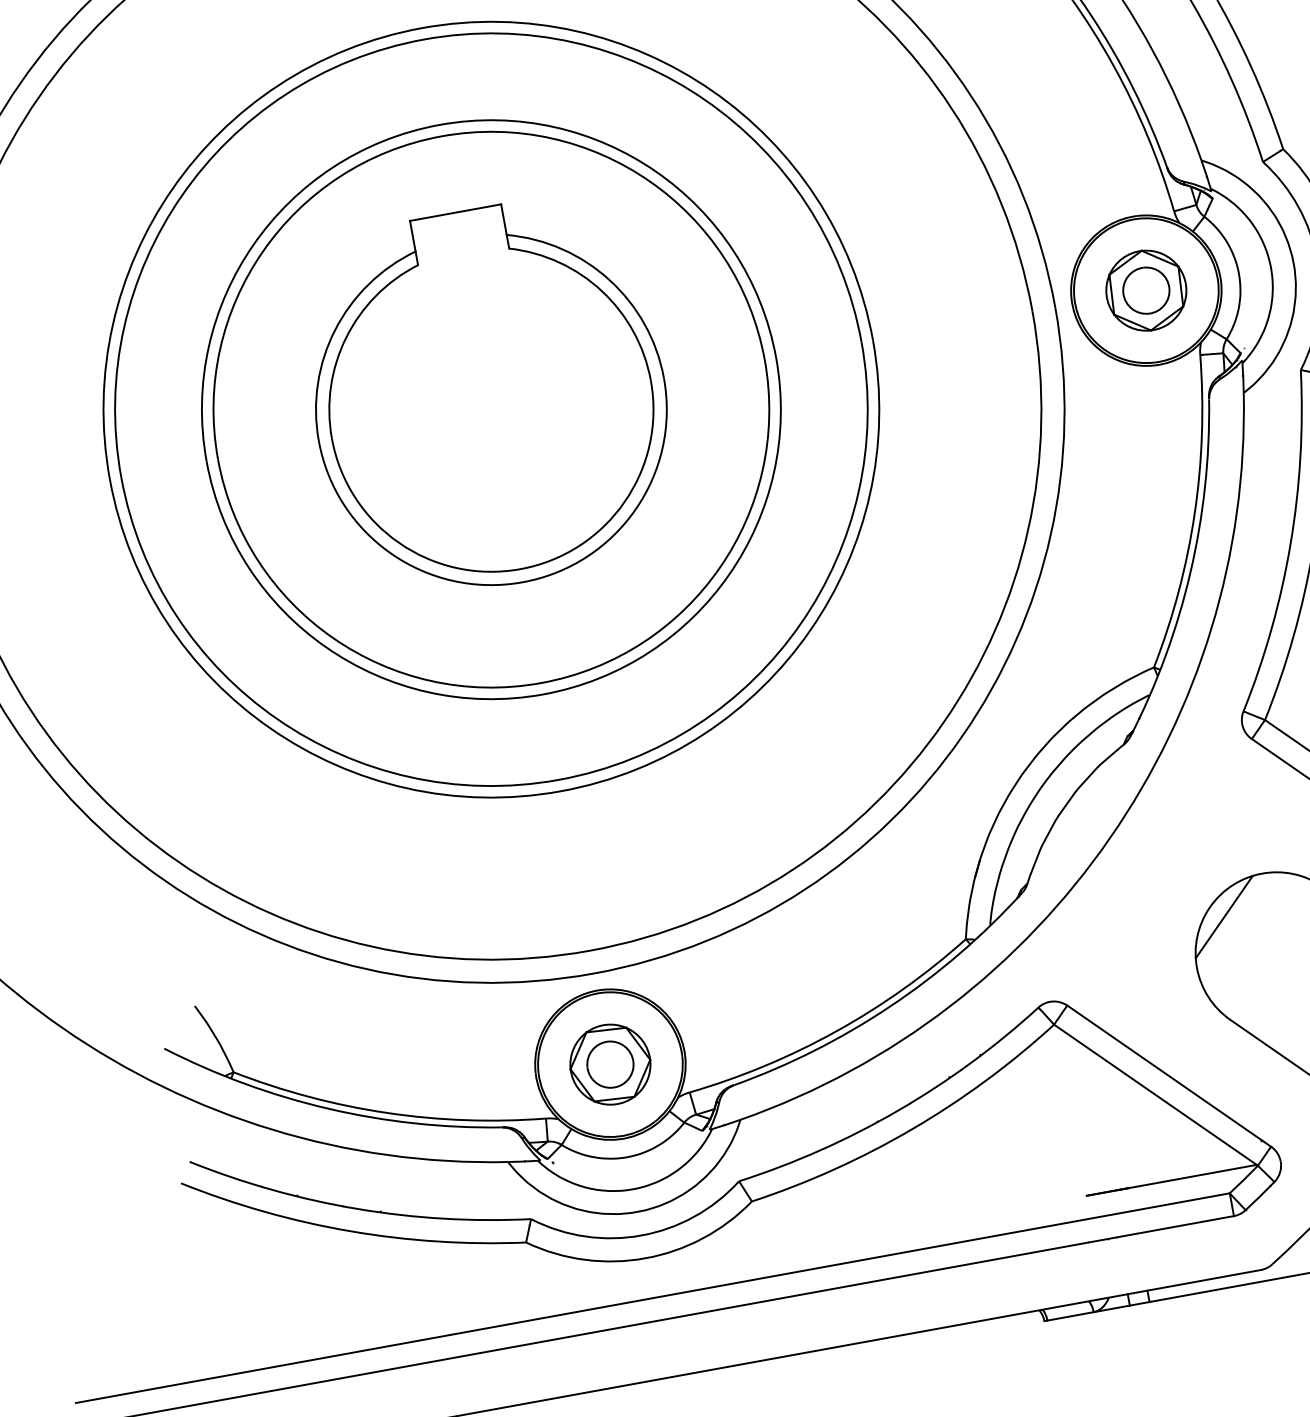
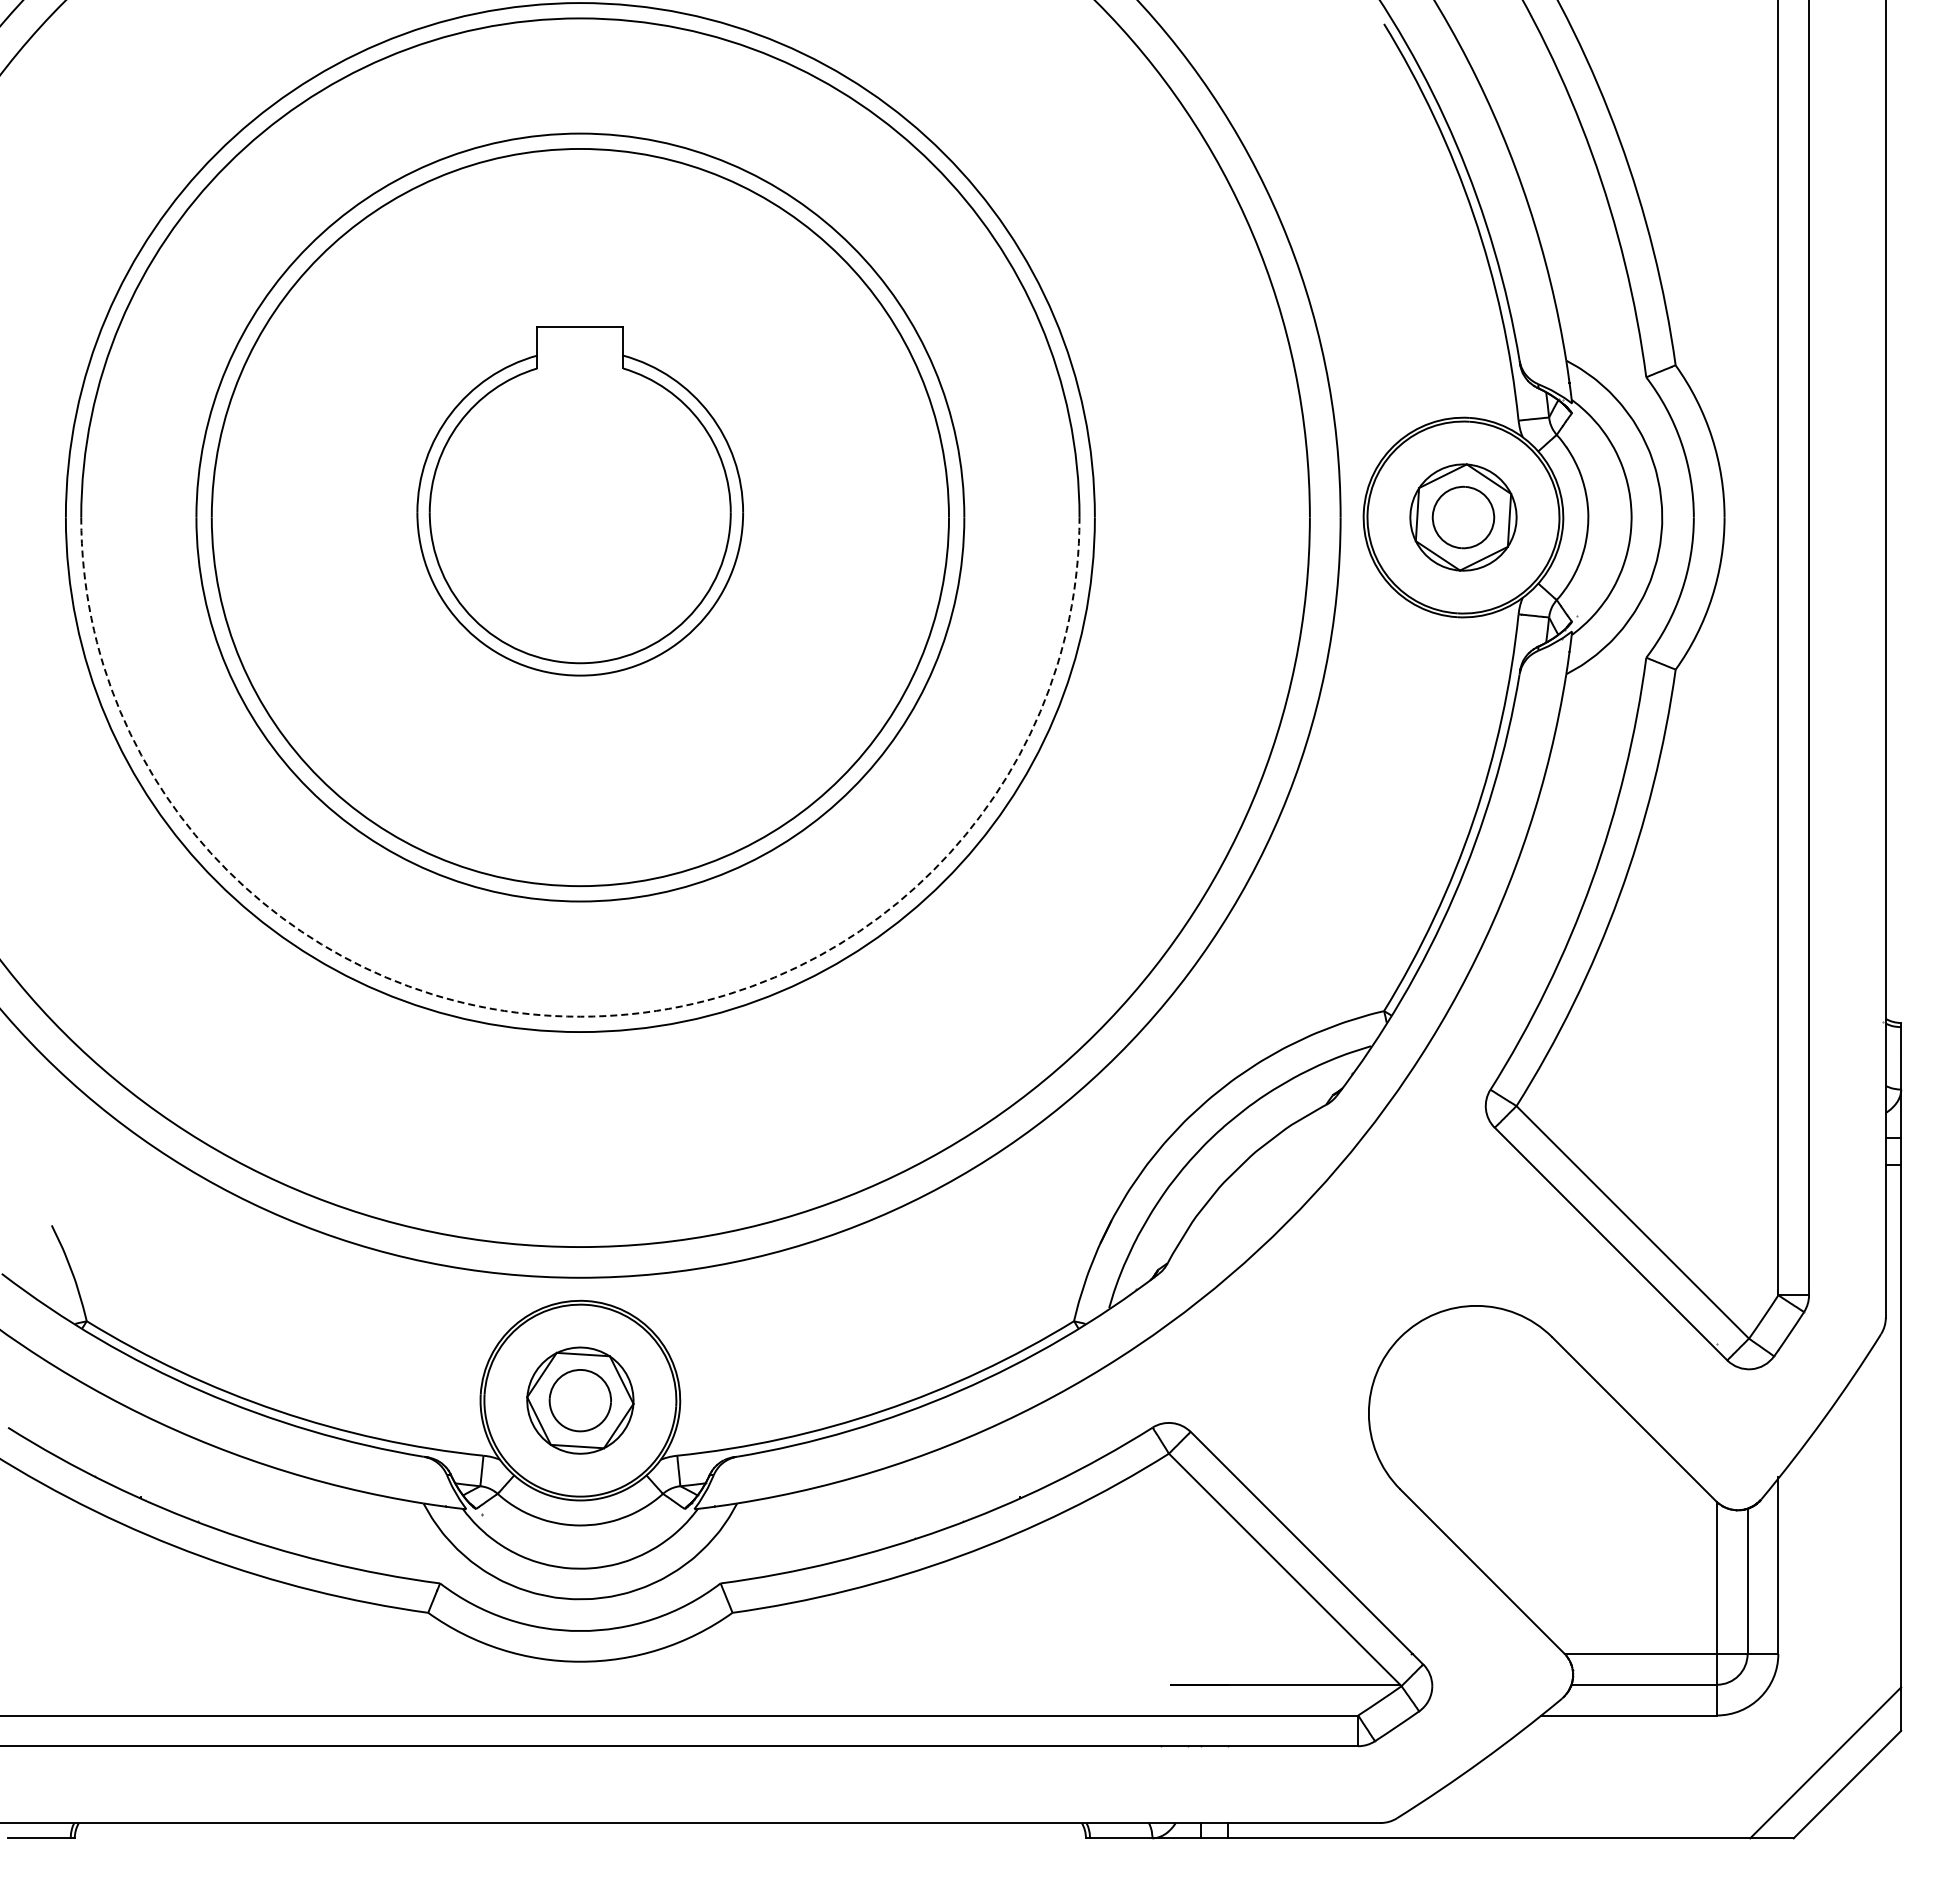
part: (488, 397) -> (579, 501), size x0.7
arc: (558, 779) -> (580, 1016), solid -> dashed
line: (1224, 916) -> (1416, 1353), removed

